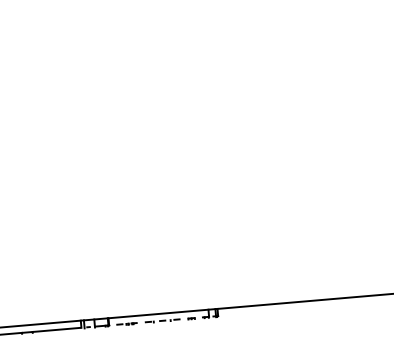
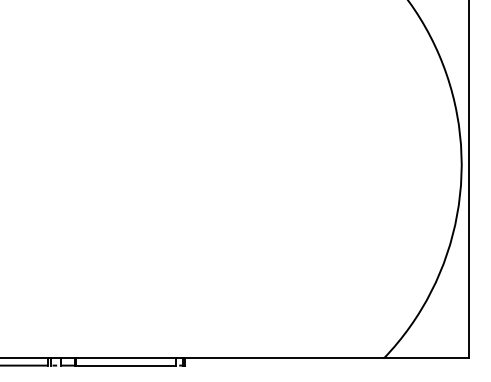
line: (158, 321) -> (125, 365), dashed -> solid

